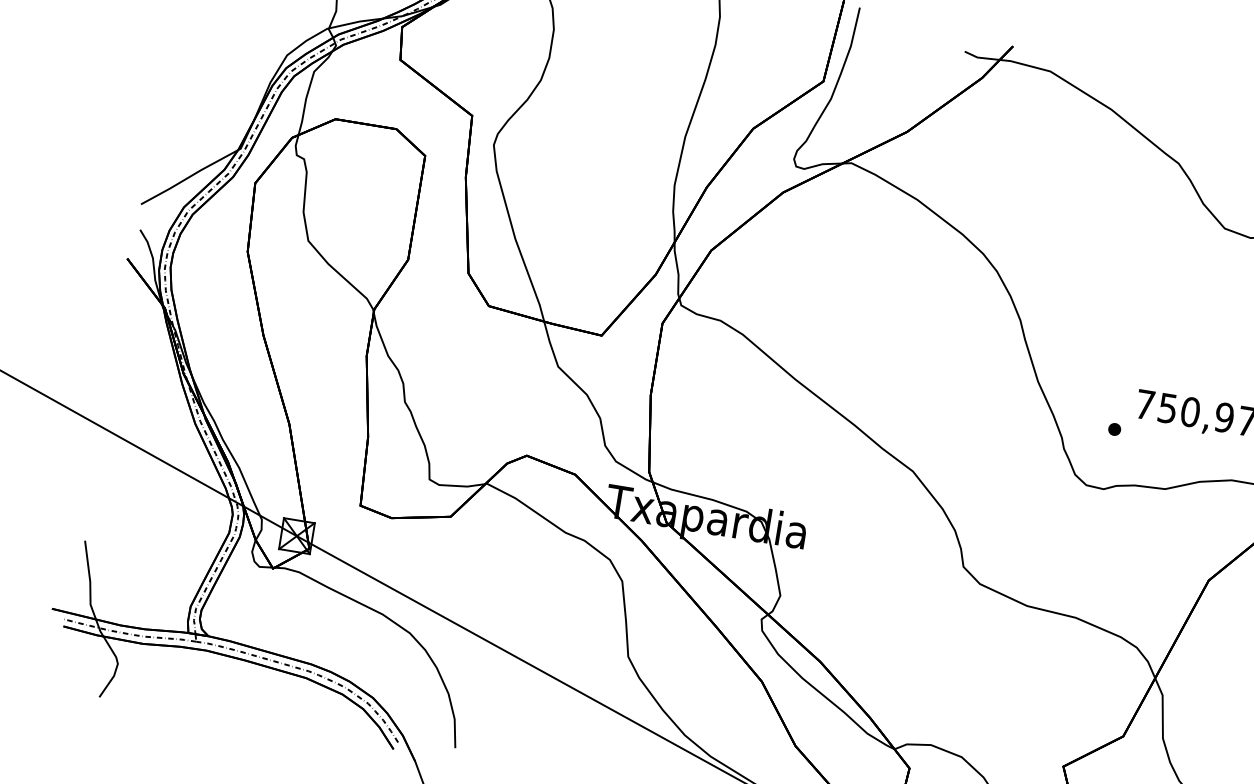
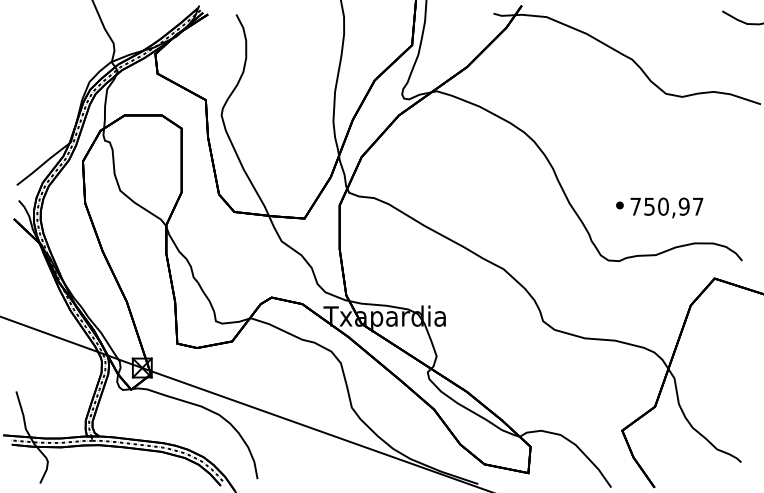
part: (1113, 429) -> (619, 205), moved

